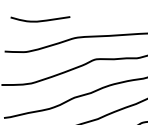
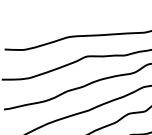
curve: (39, 20) -> (36, 21), removed

